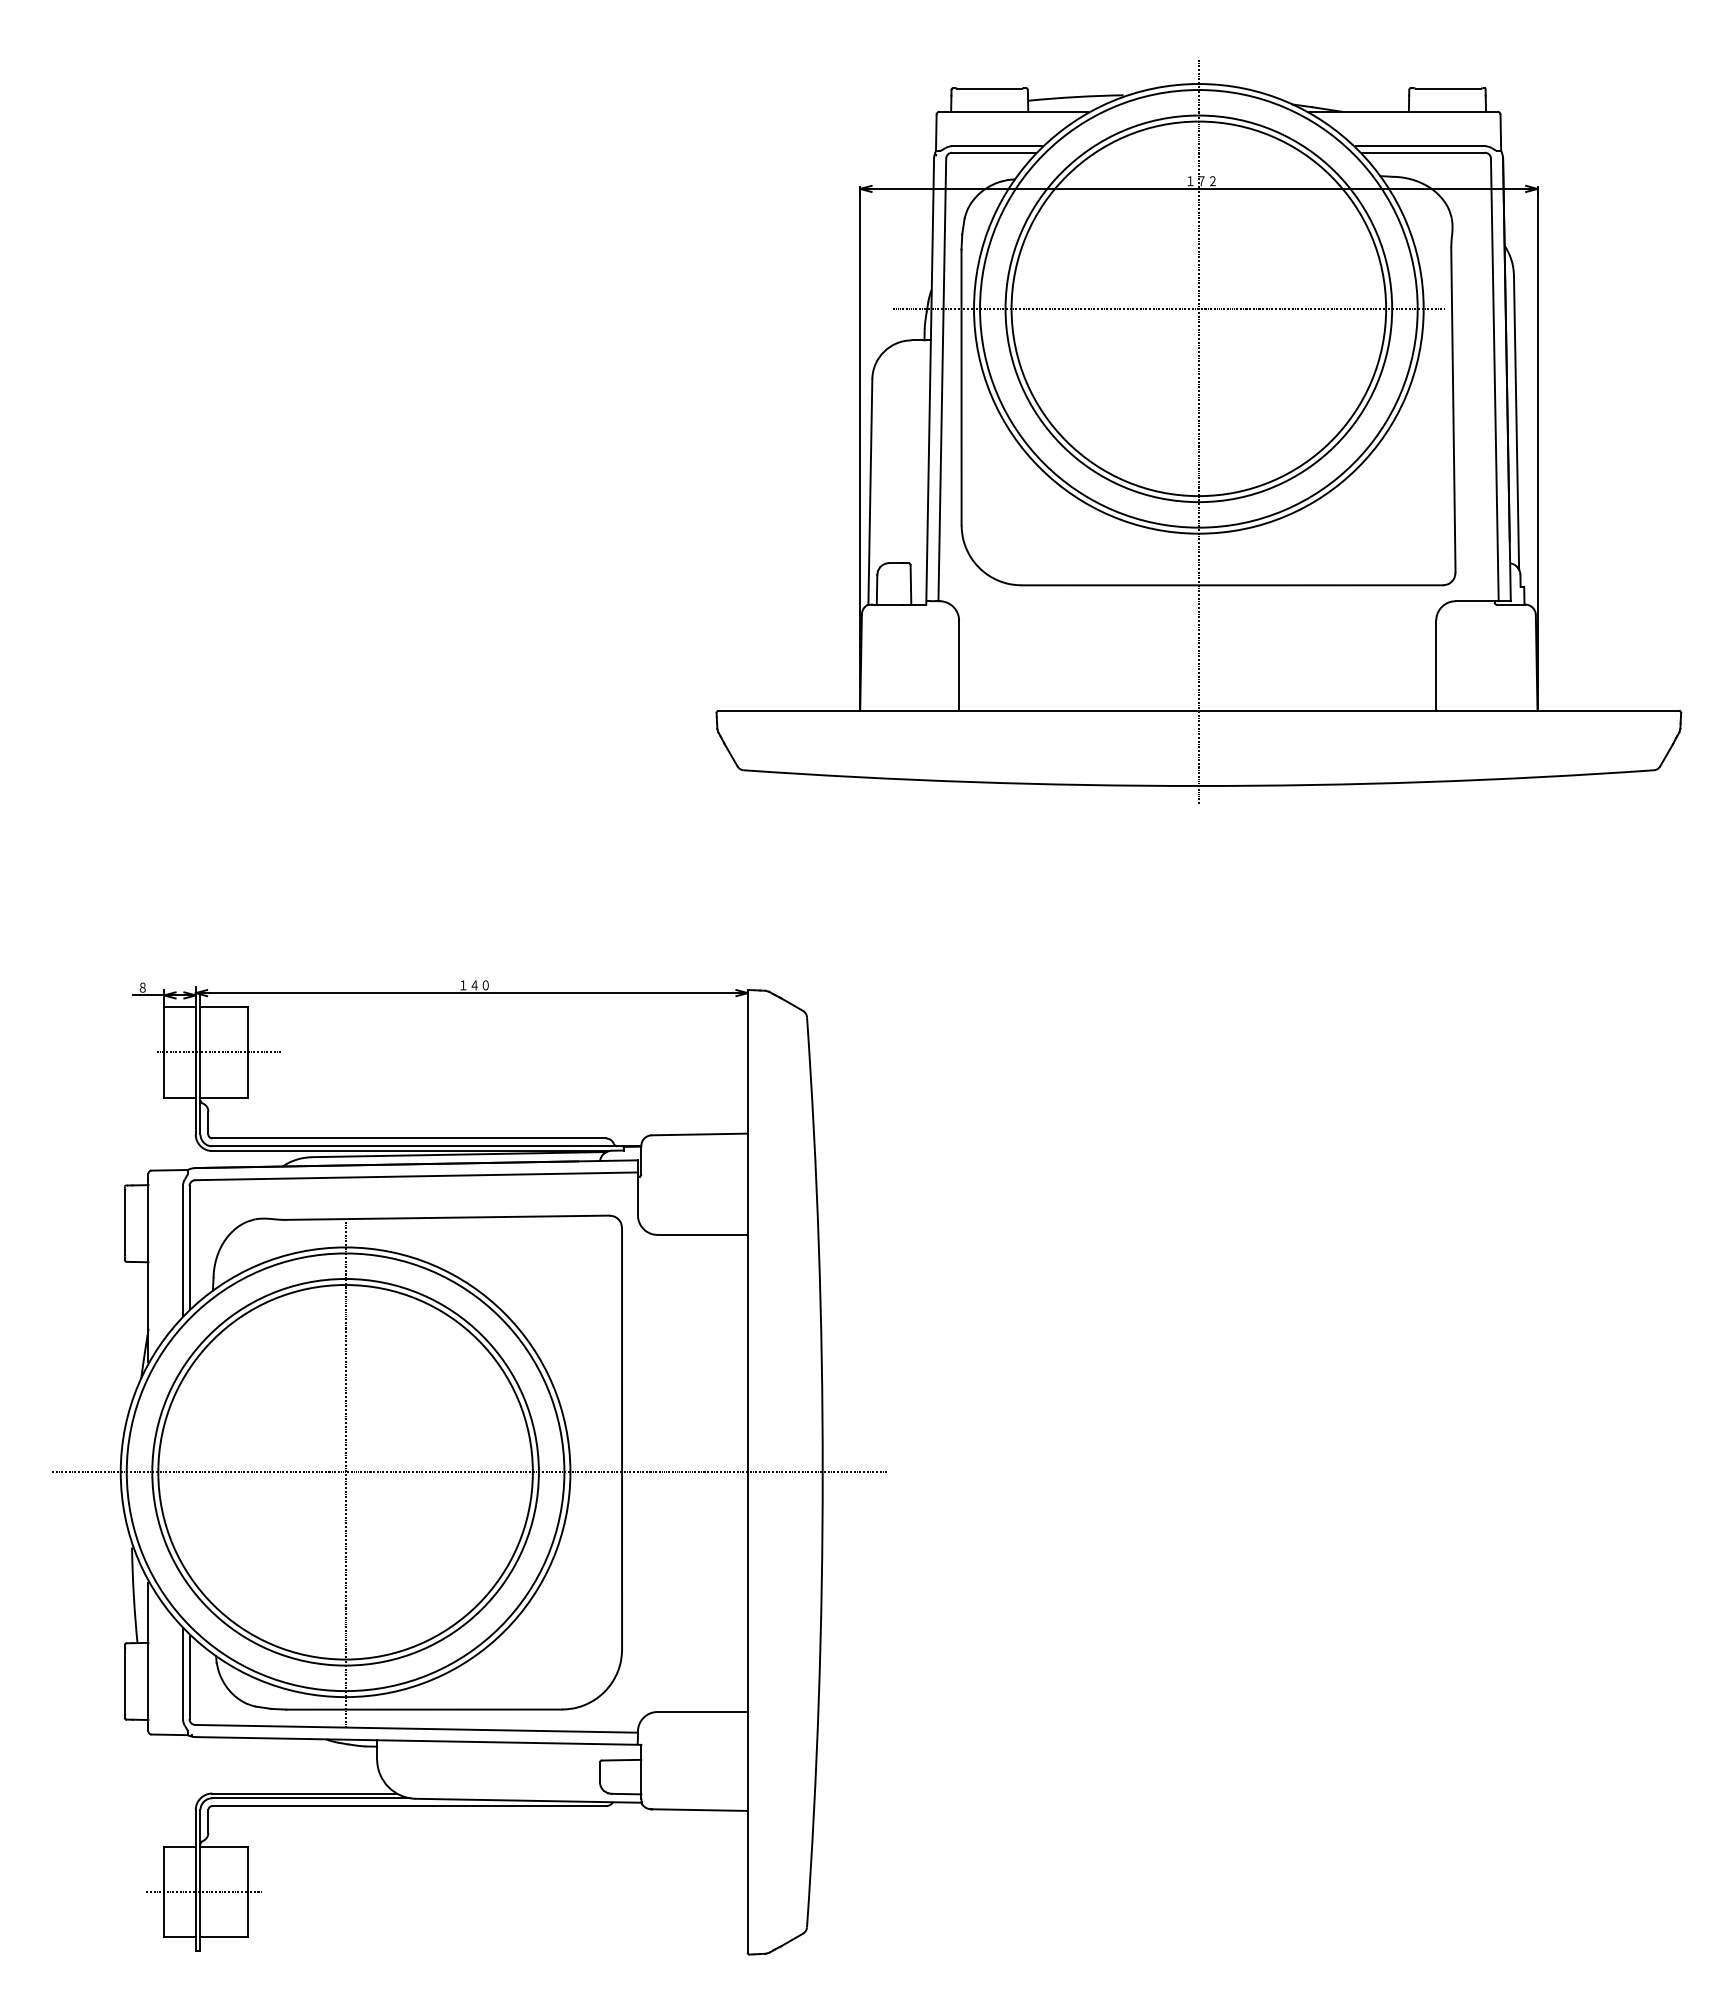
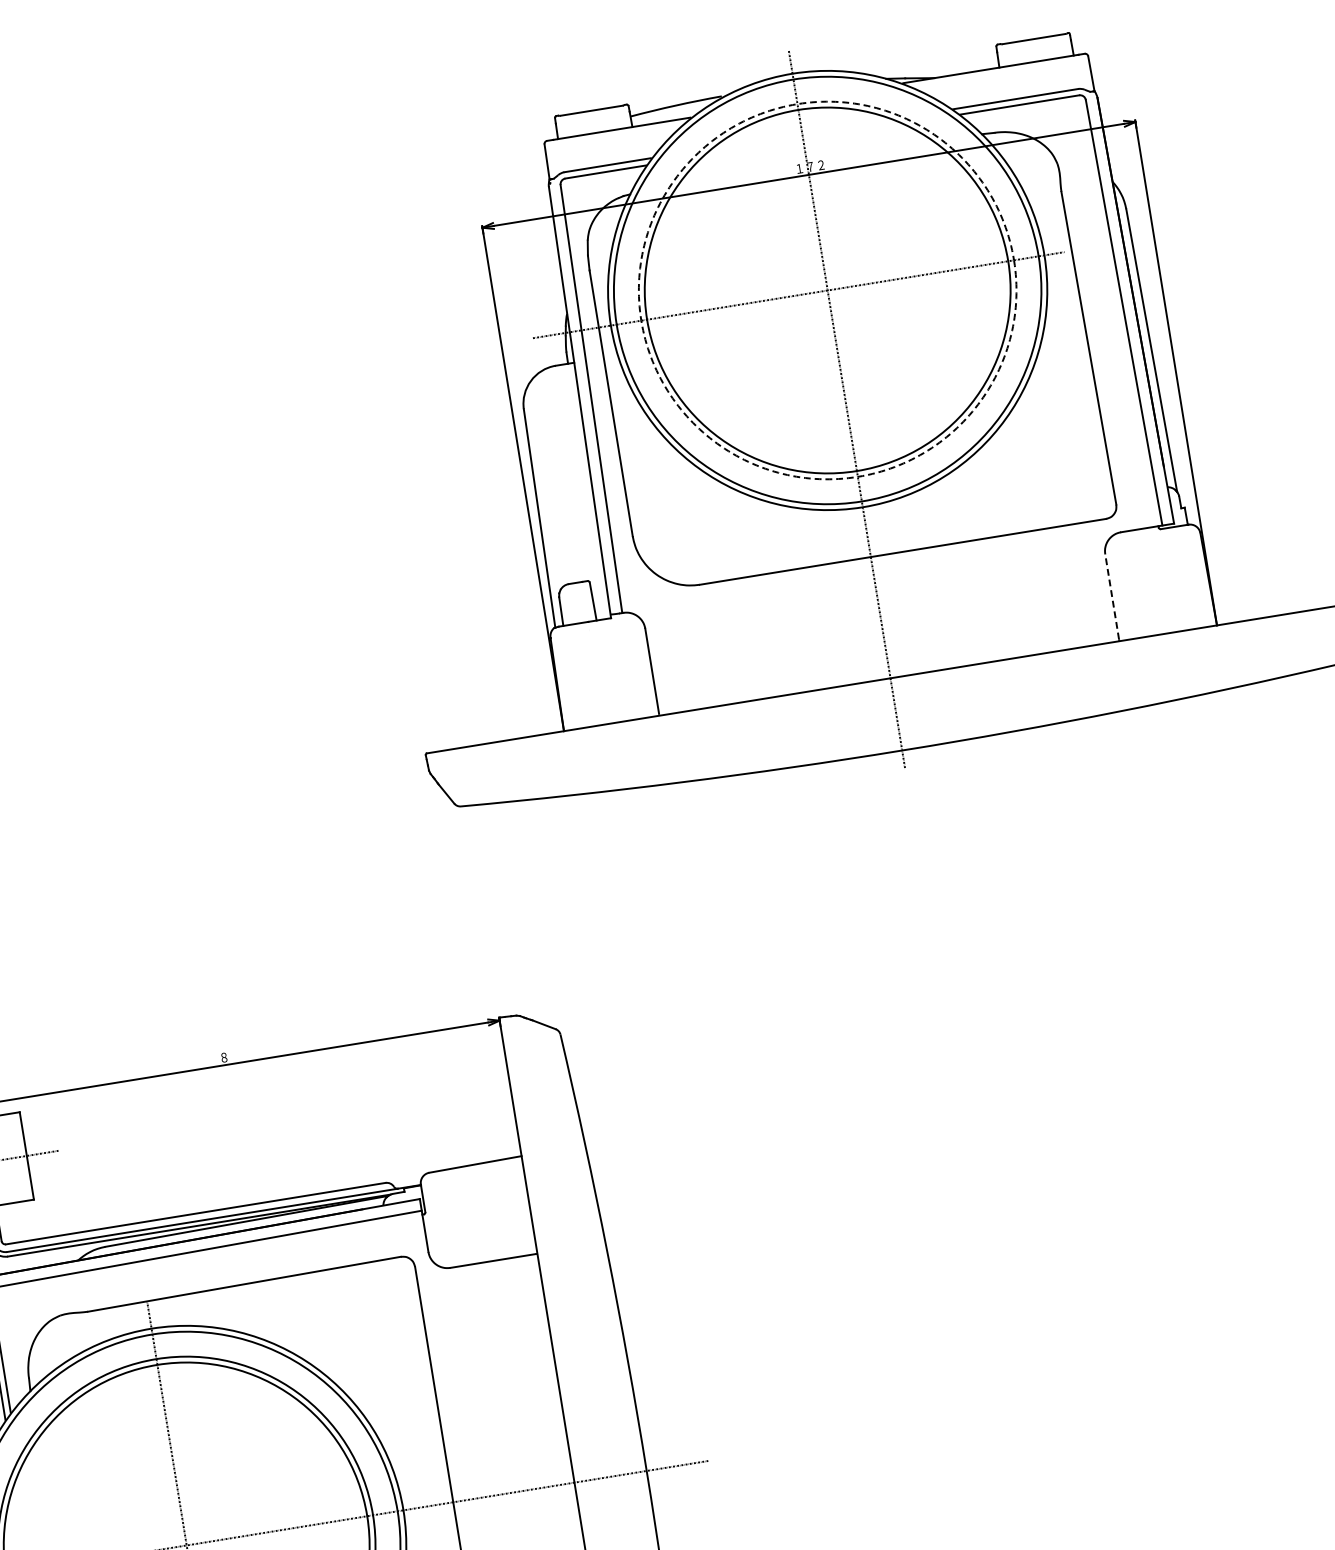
circle: (1198, 308) -> (827, 290), solid -> dashed
line: (1436, 664) -> (1112, 596), solid -> dashed
text: (474, 985) -> (234, 1056), １４０ -> ８

